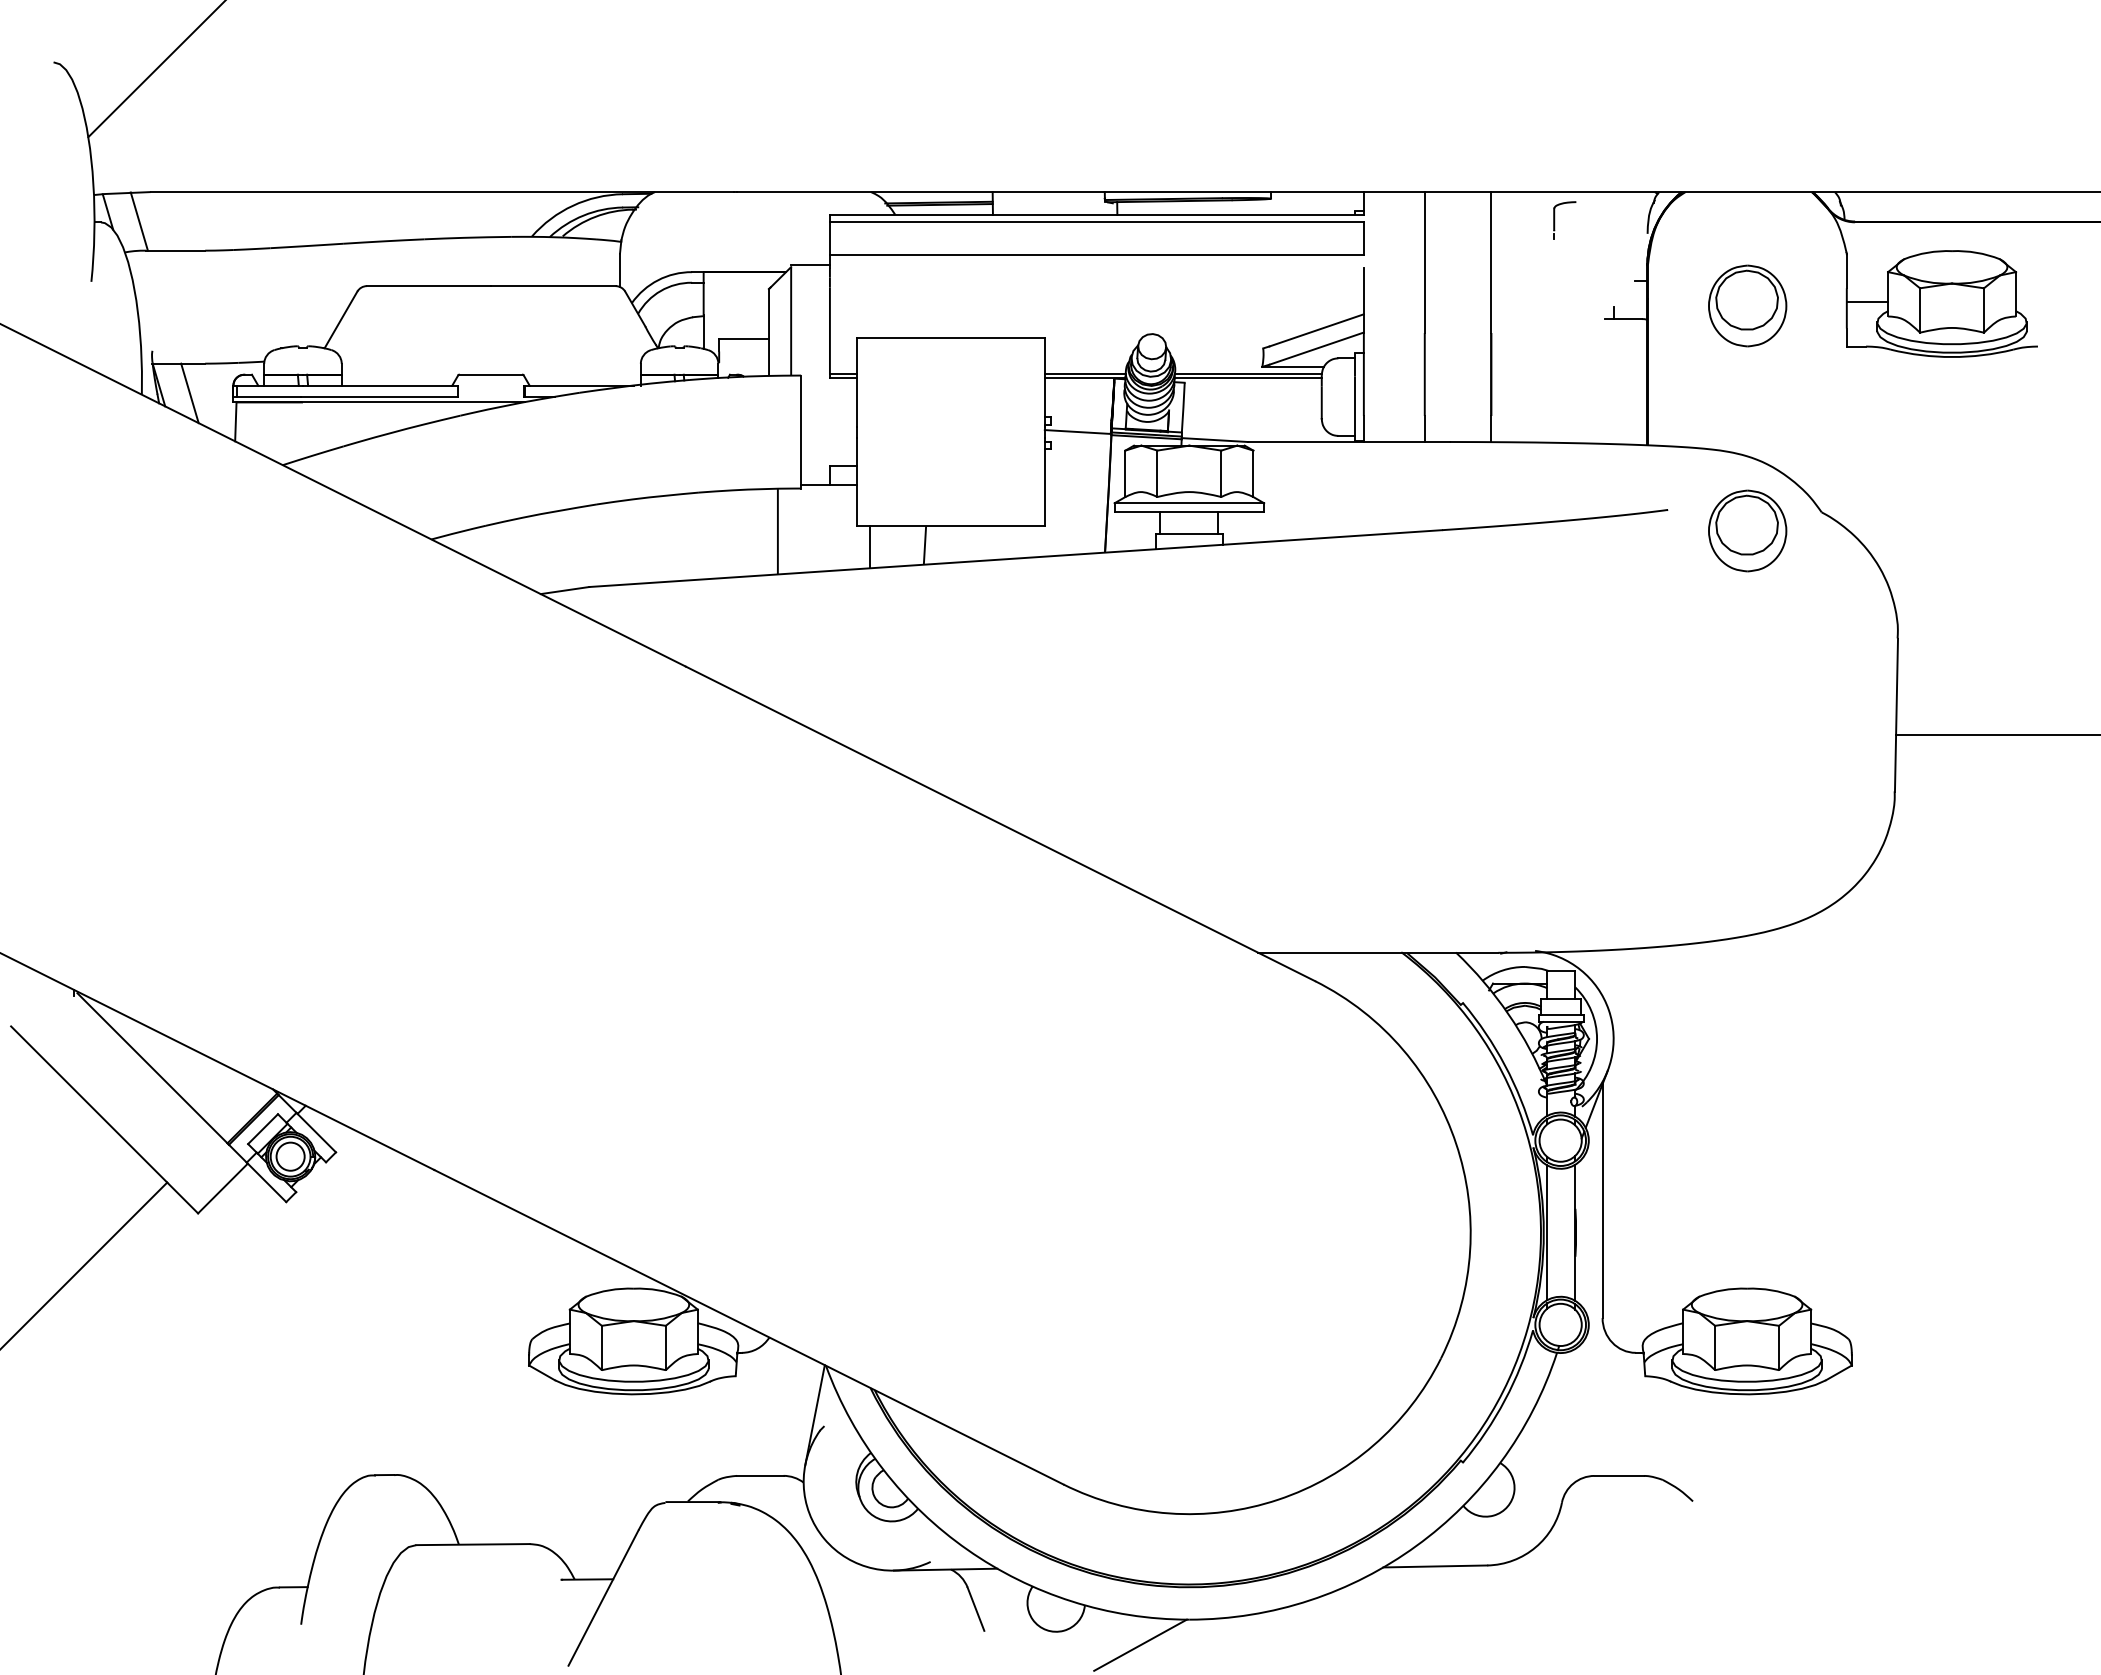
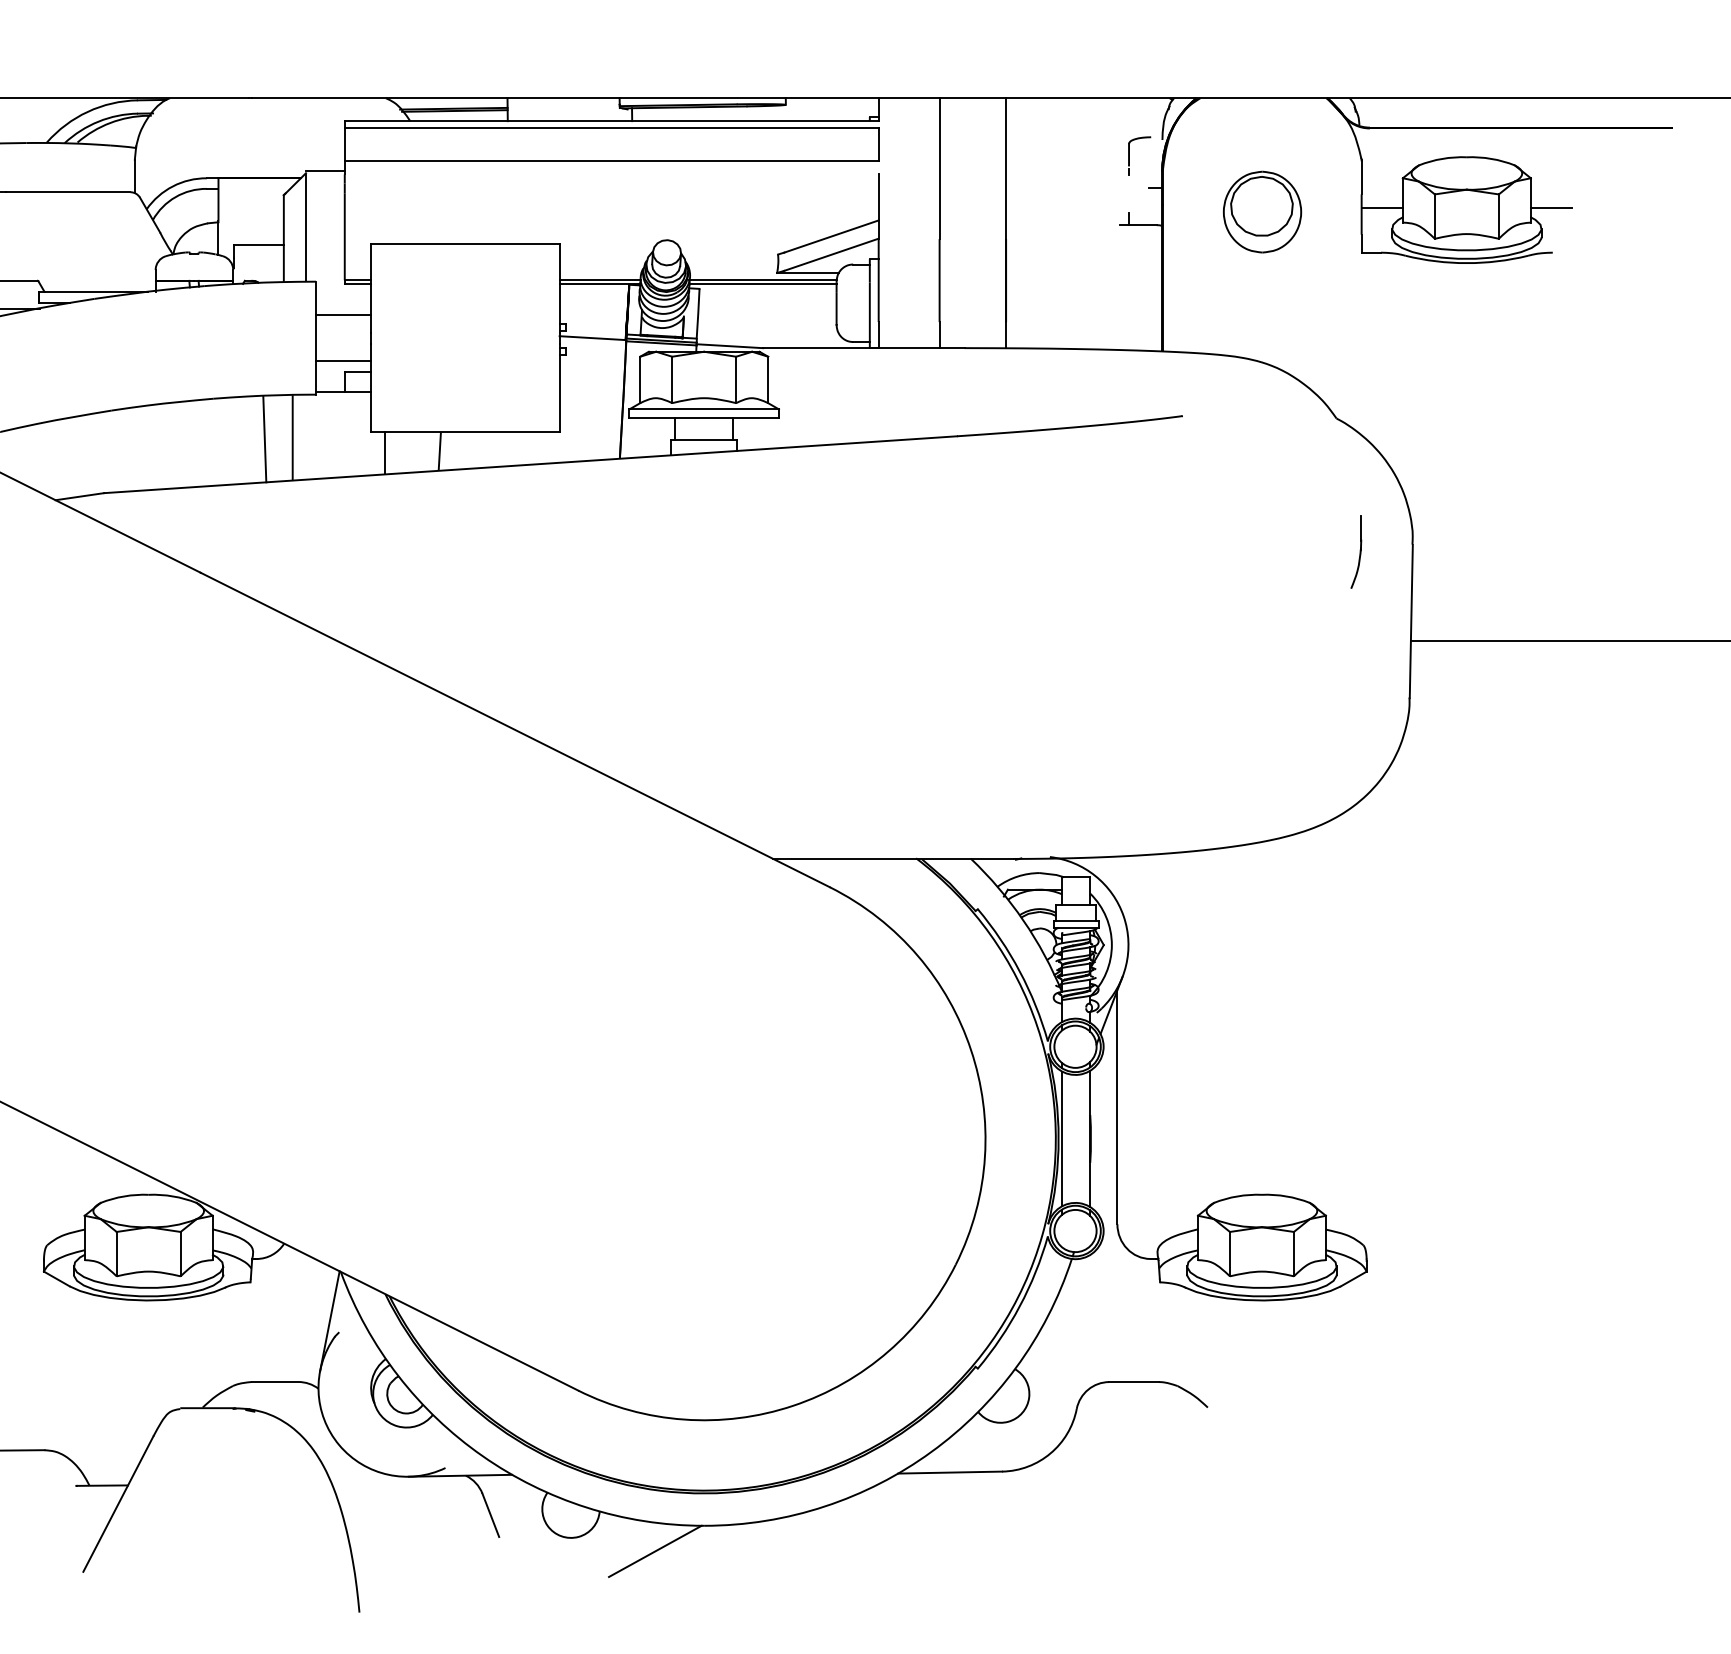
part: (1555, 220) -> (1130, 155), moved
line: (2036, 301) -> (1551, 207), added
line: (828, 409) -> (343, 315), added
line: (828, 454) -> (343, 360), added
part: (1747, 530) -> (1262, 436), removed
line: (749, 532) -> (264, 438), added
part: (1841, 645) -> (1356, 551), added

